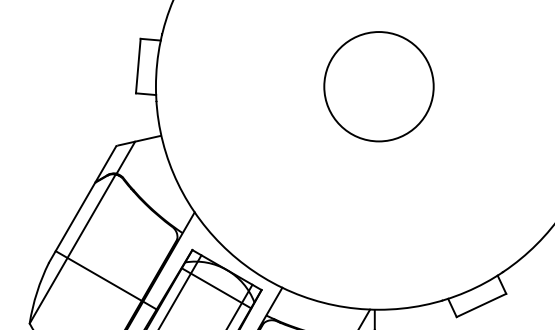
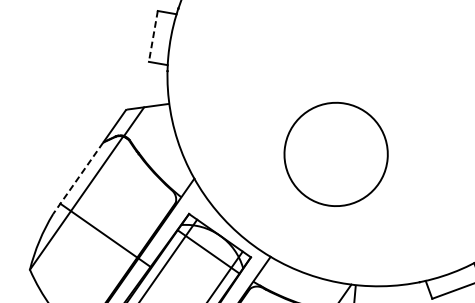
line: (138, 66) -> (153, 36), solid -> dashed
circle: (378, 86) -> (335, 154), moved
line: (71, 223) -> (77, 179), solid -> dashed

